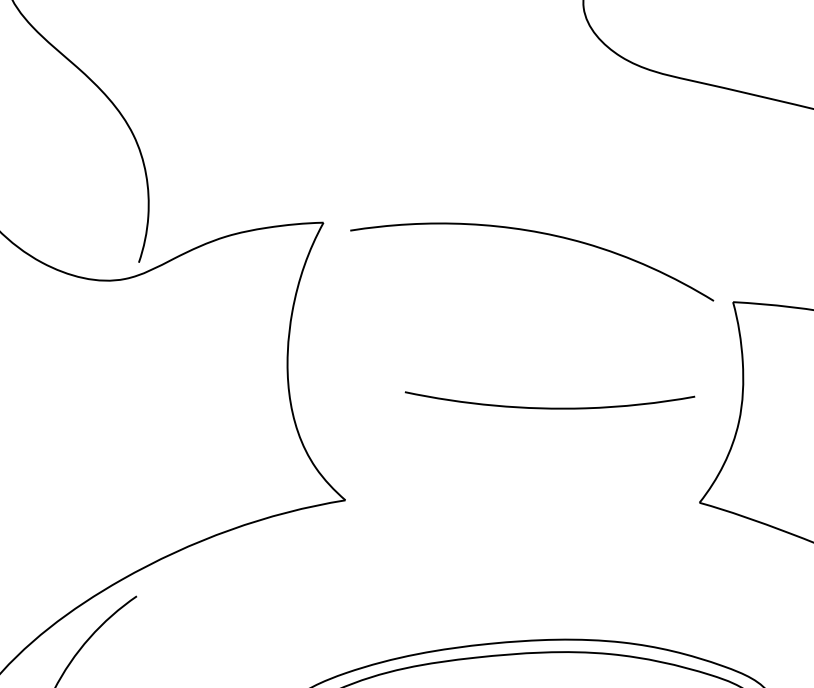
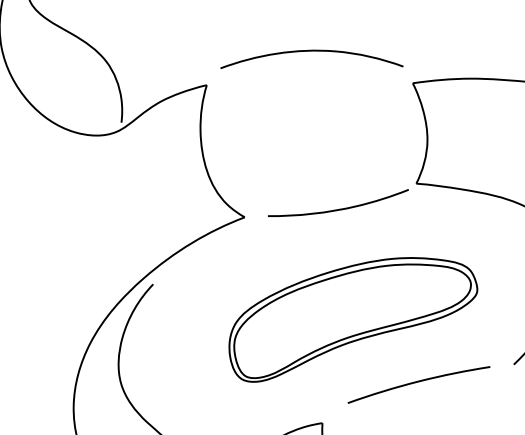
curve: (537, 233) -> (311, 51), moved
curve: (550, 405) -> (339, 208), moved

